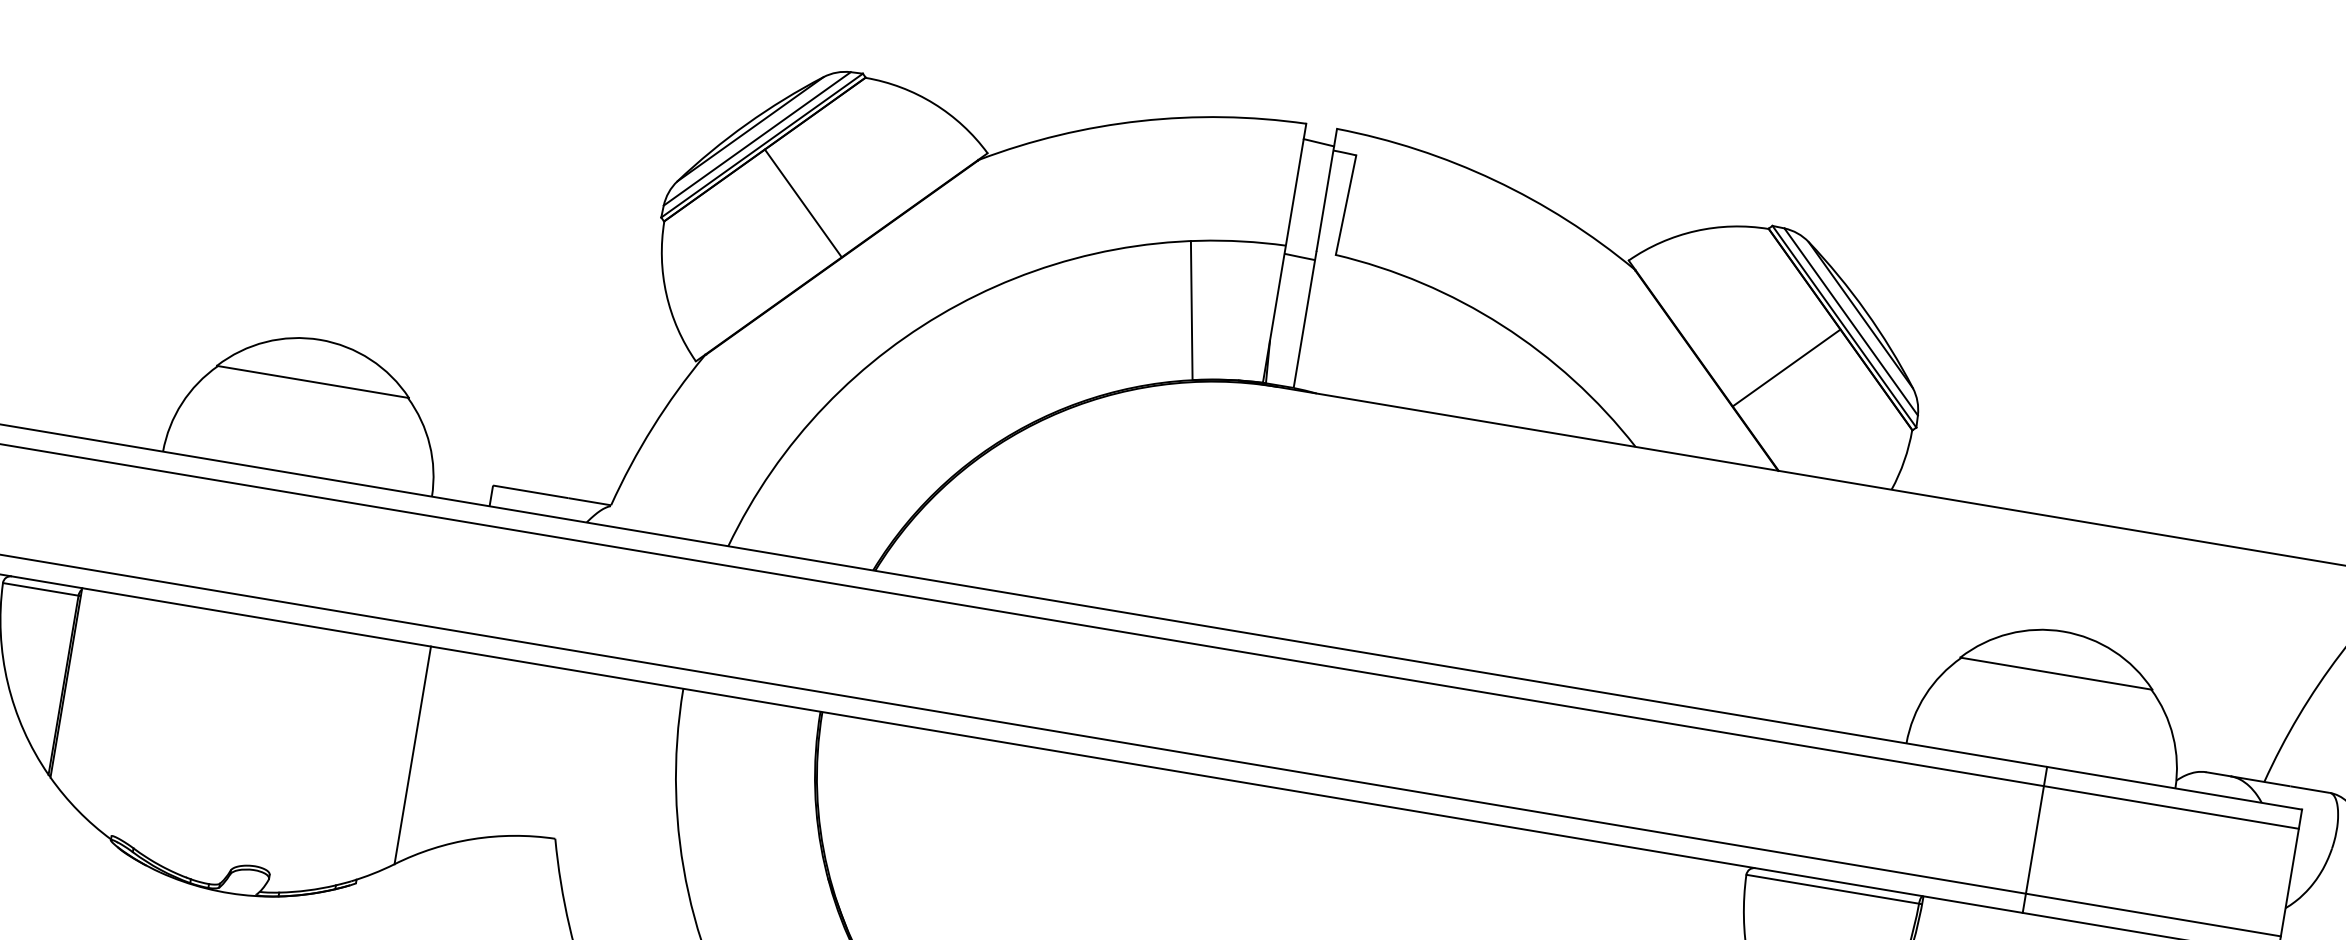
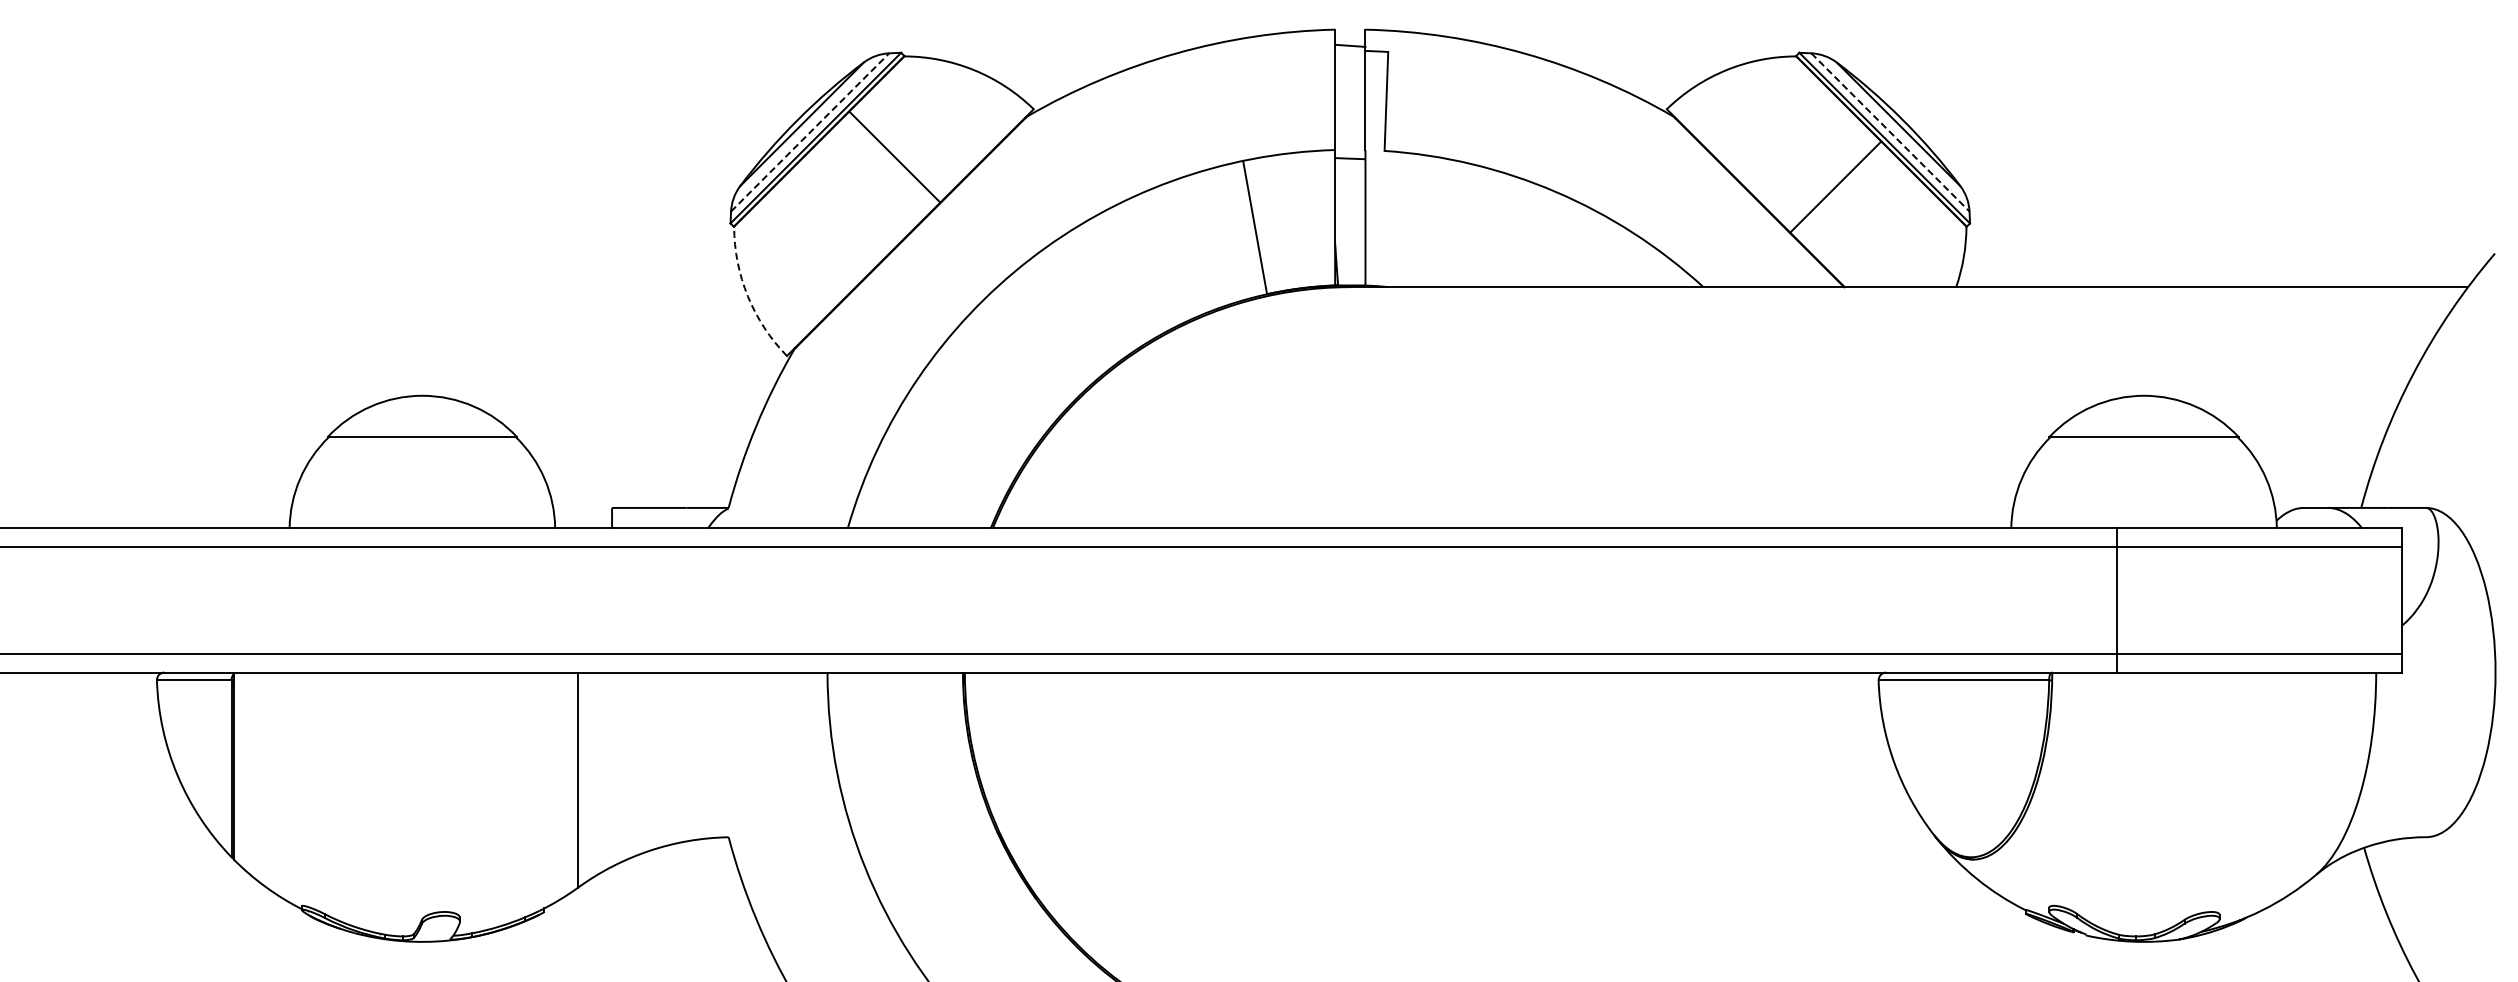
line: (757, 139) -> (810, 132), solid -> dashed
line: (803, 202) -> (894, 156), moved
arc: (666, 294) -> (747, 296), solid -> dashed
line: (1851, 322) -> (1890, 132), solid -> dashed
line: (2035, 839) -> (2117, 600), moved

